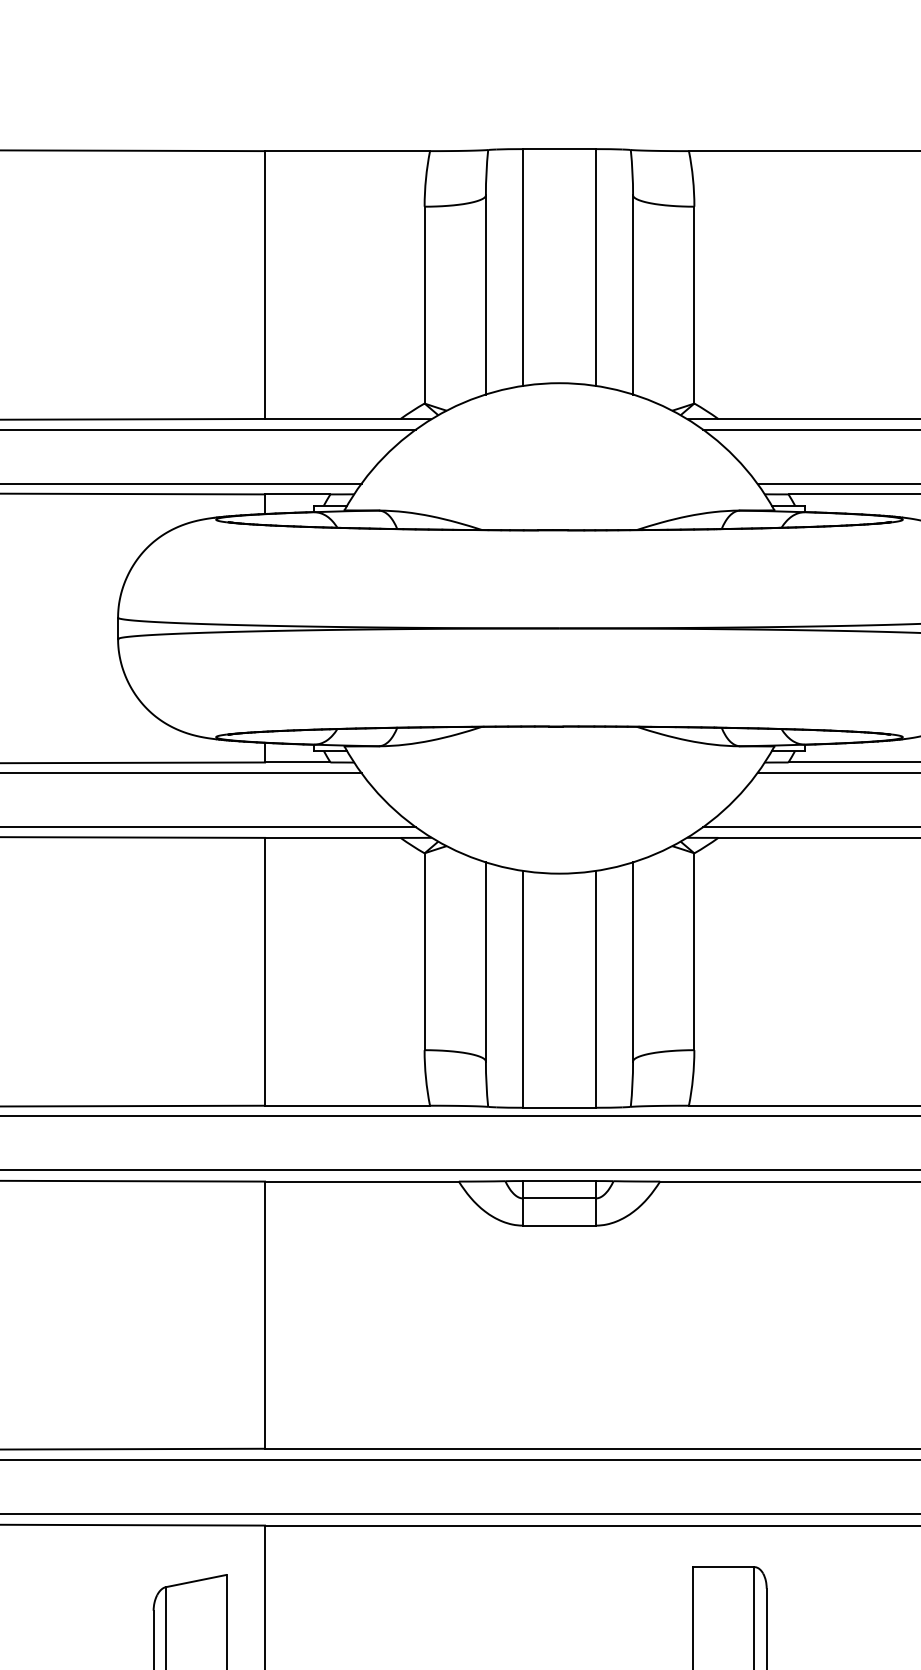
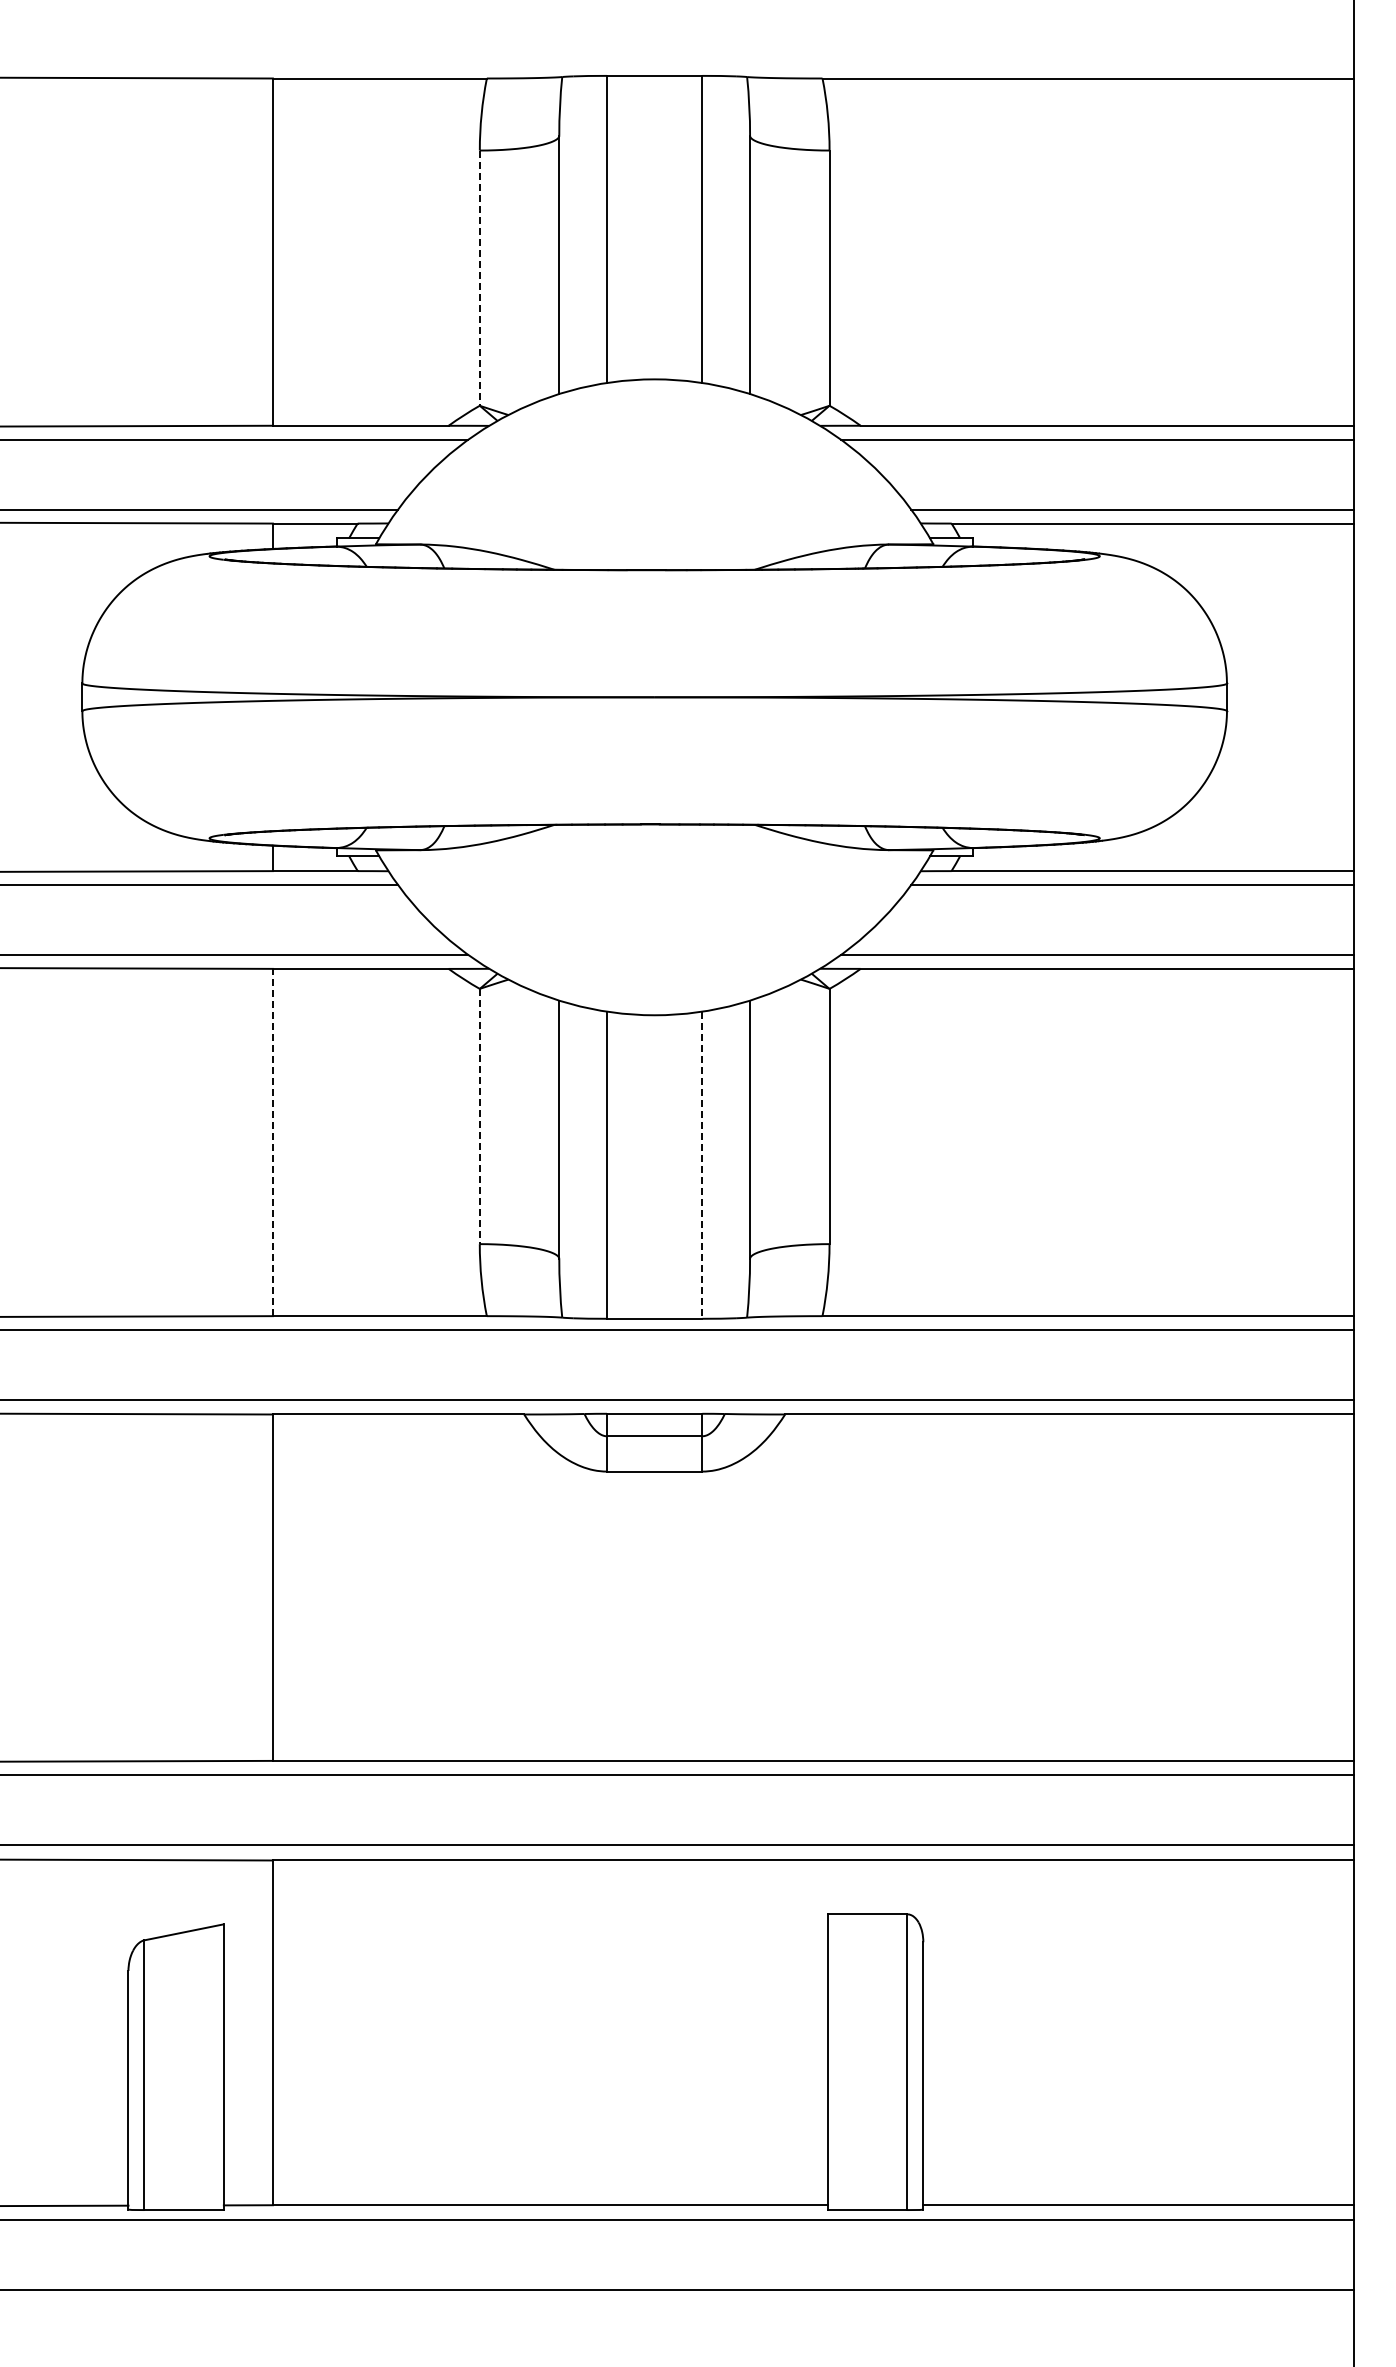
line: (424, 305) -> (479, 278), solid -> dashed
line: (424, 951) -> (479, 1116), solid -> dashed
line: (264, 971) -> (272, 1142), solid -> dashed
line: (596, 989) -> (702, 1165), solid -> dashed

